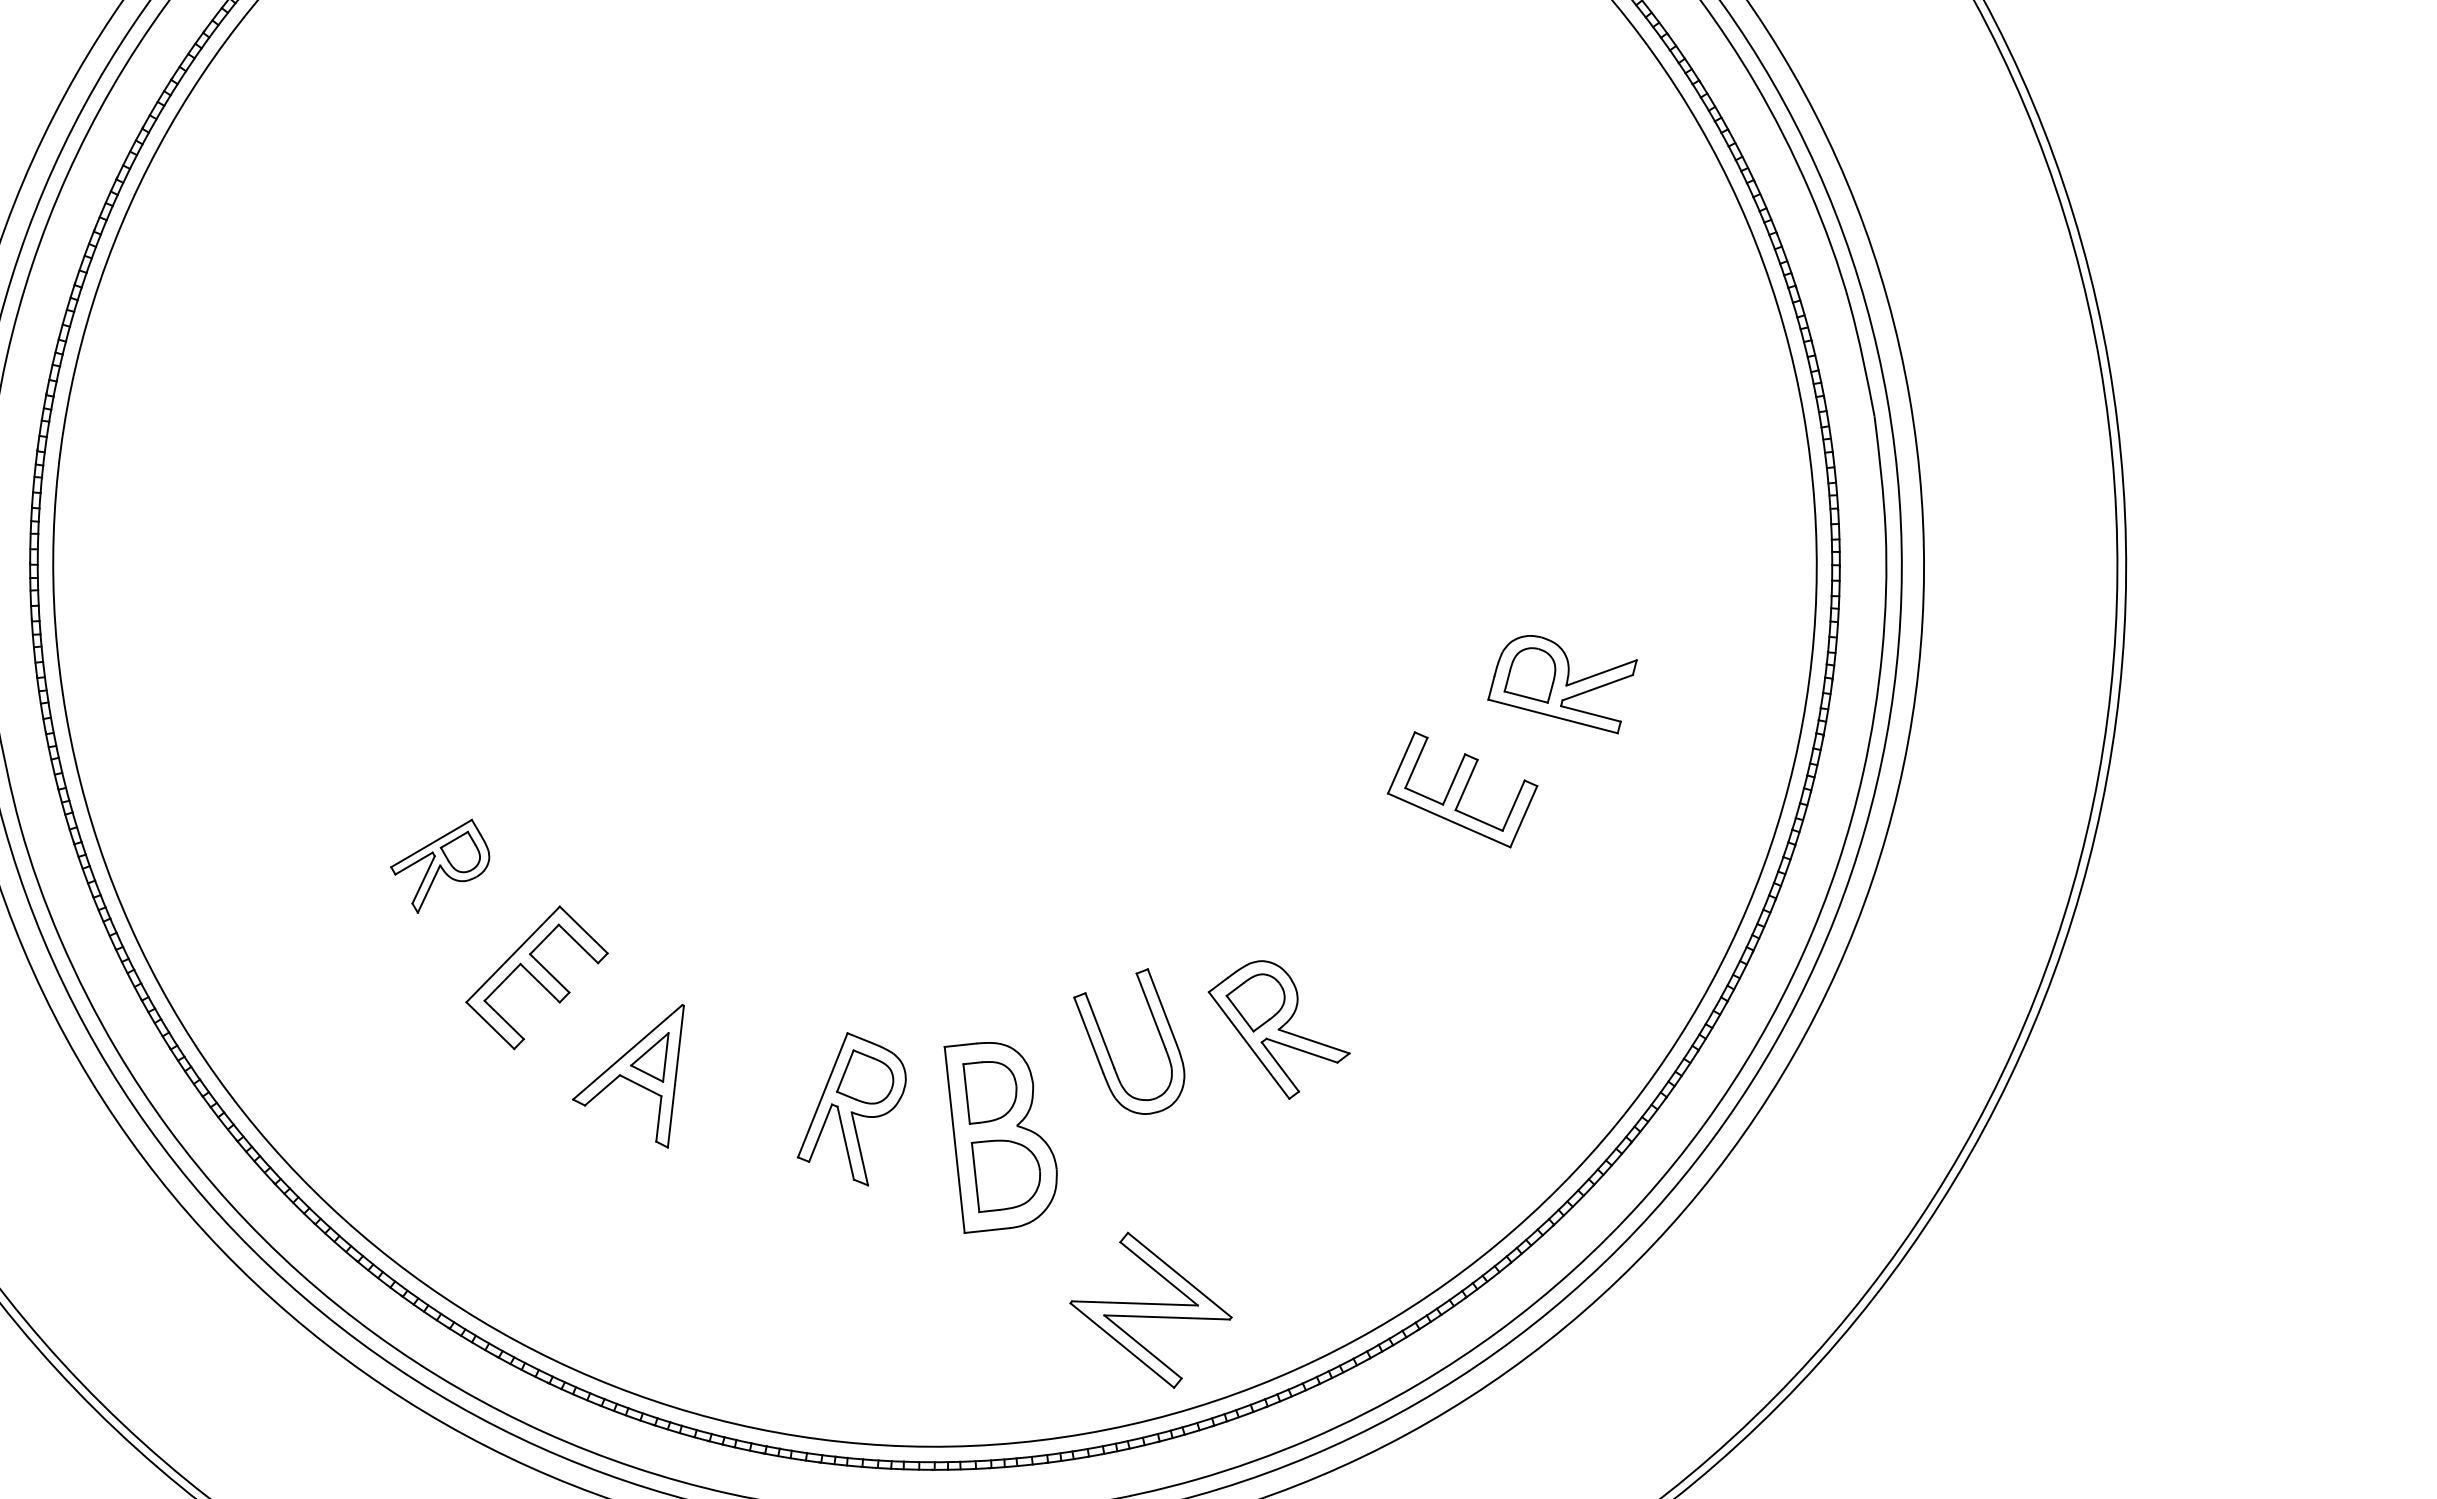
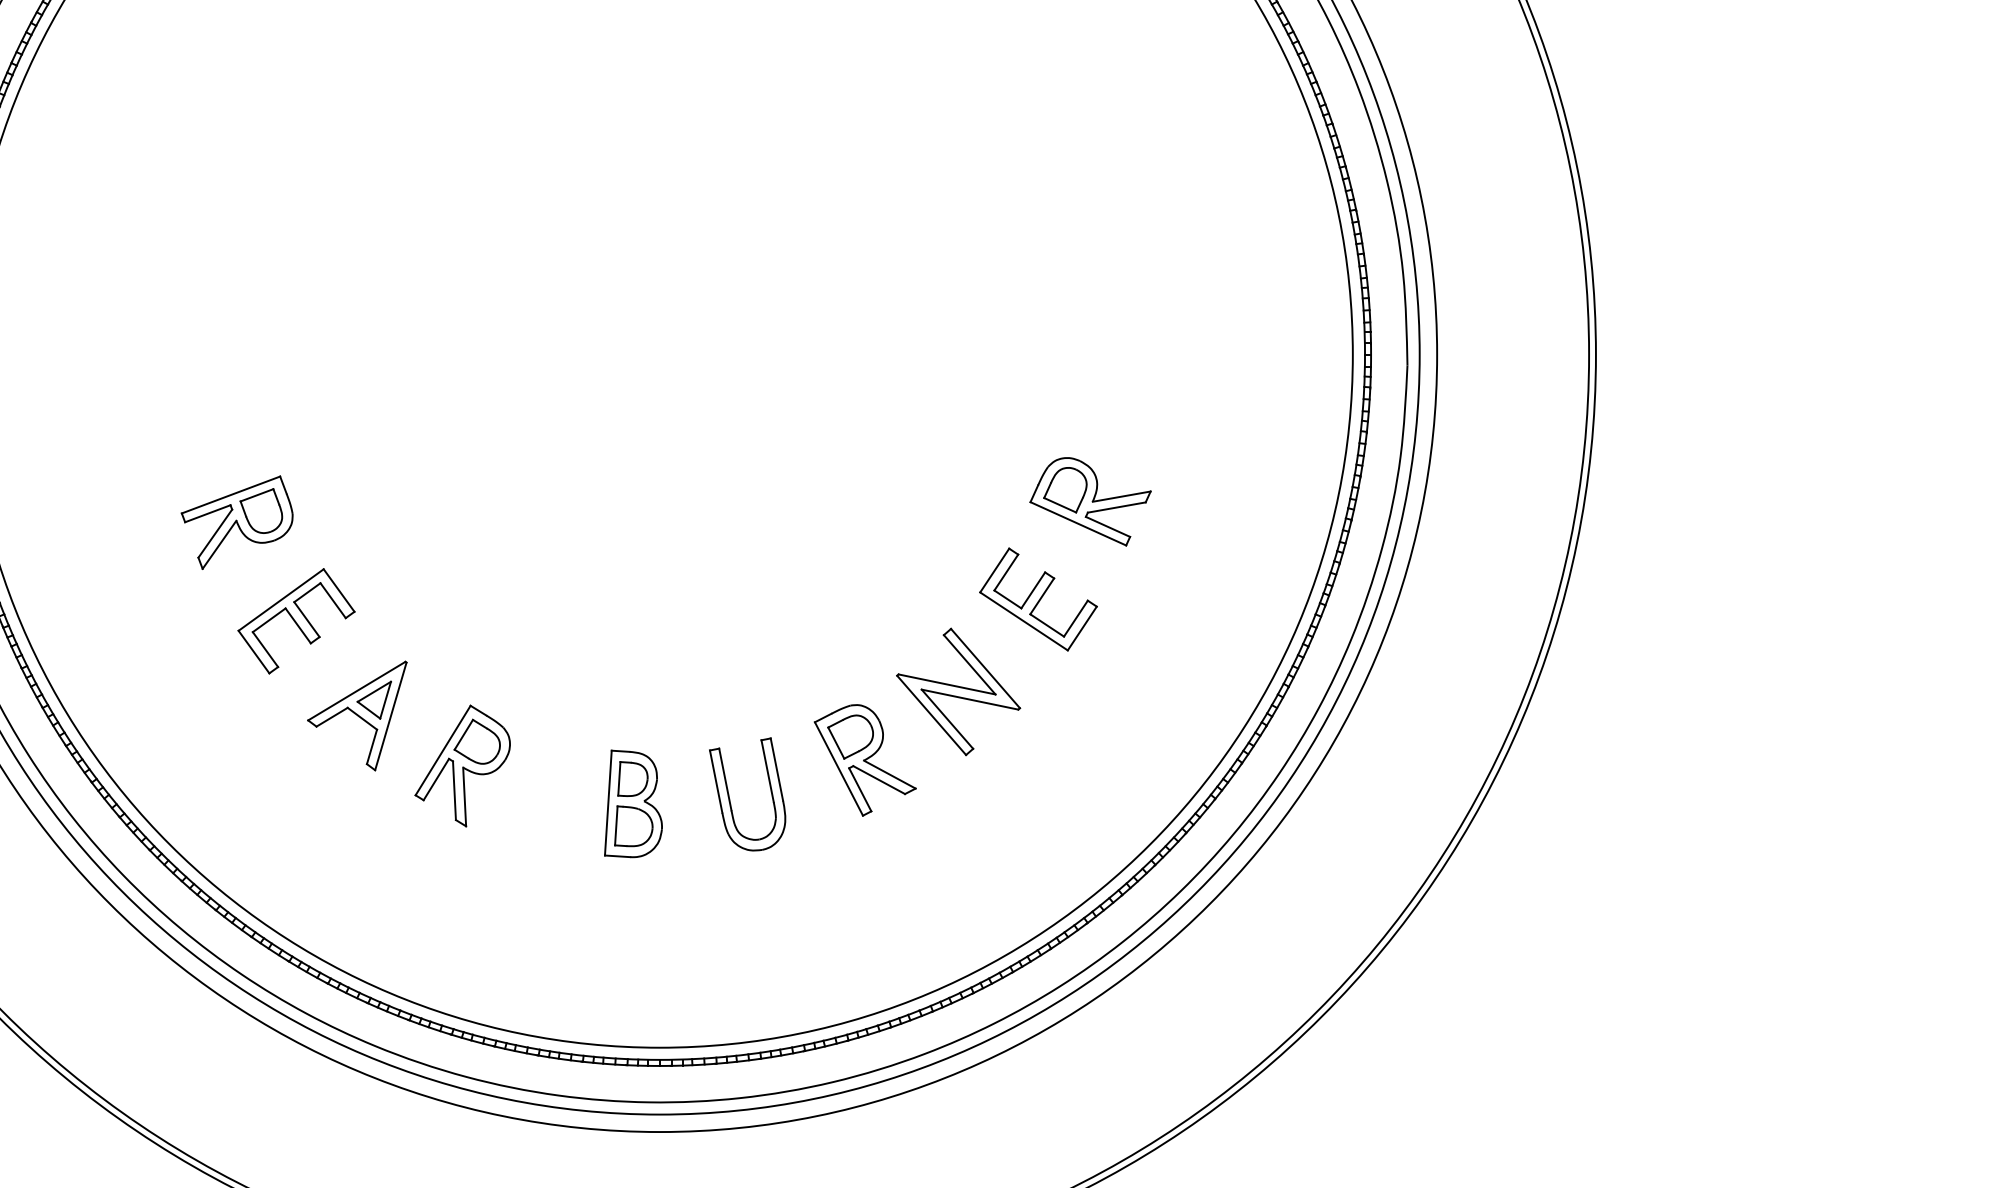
part: (1563, 685) -> (1090, 501), moved
part: (440, 866) -> (236, 522), size x1.43
part: (1110, 1054) -> (730, 799), moved
part: (850, 1109) -> (462, 765), moved
part: (998, 1133) -> (633, 803), size x0.71
part: (1150, 1309) -> (958, 691), moved

